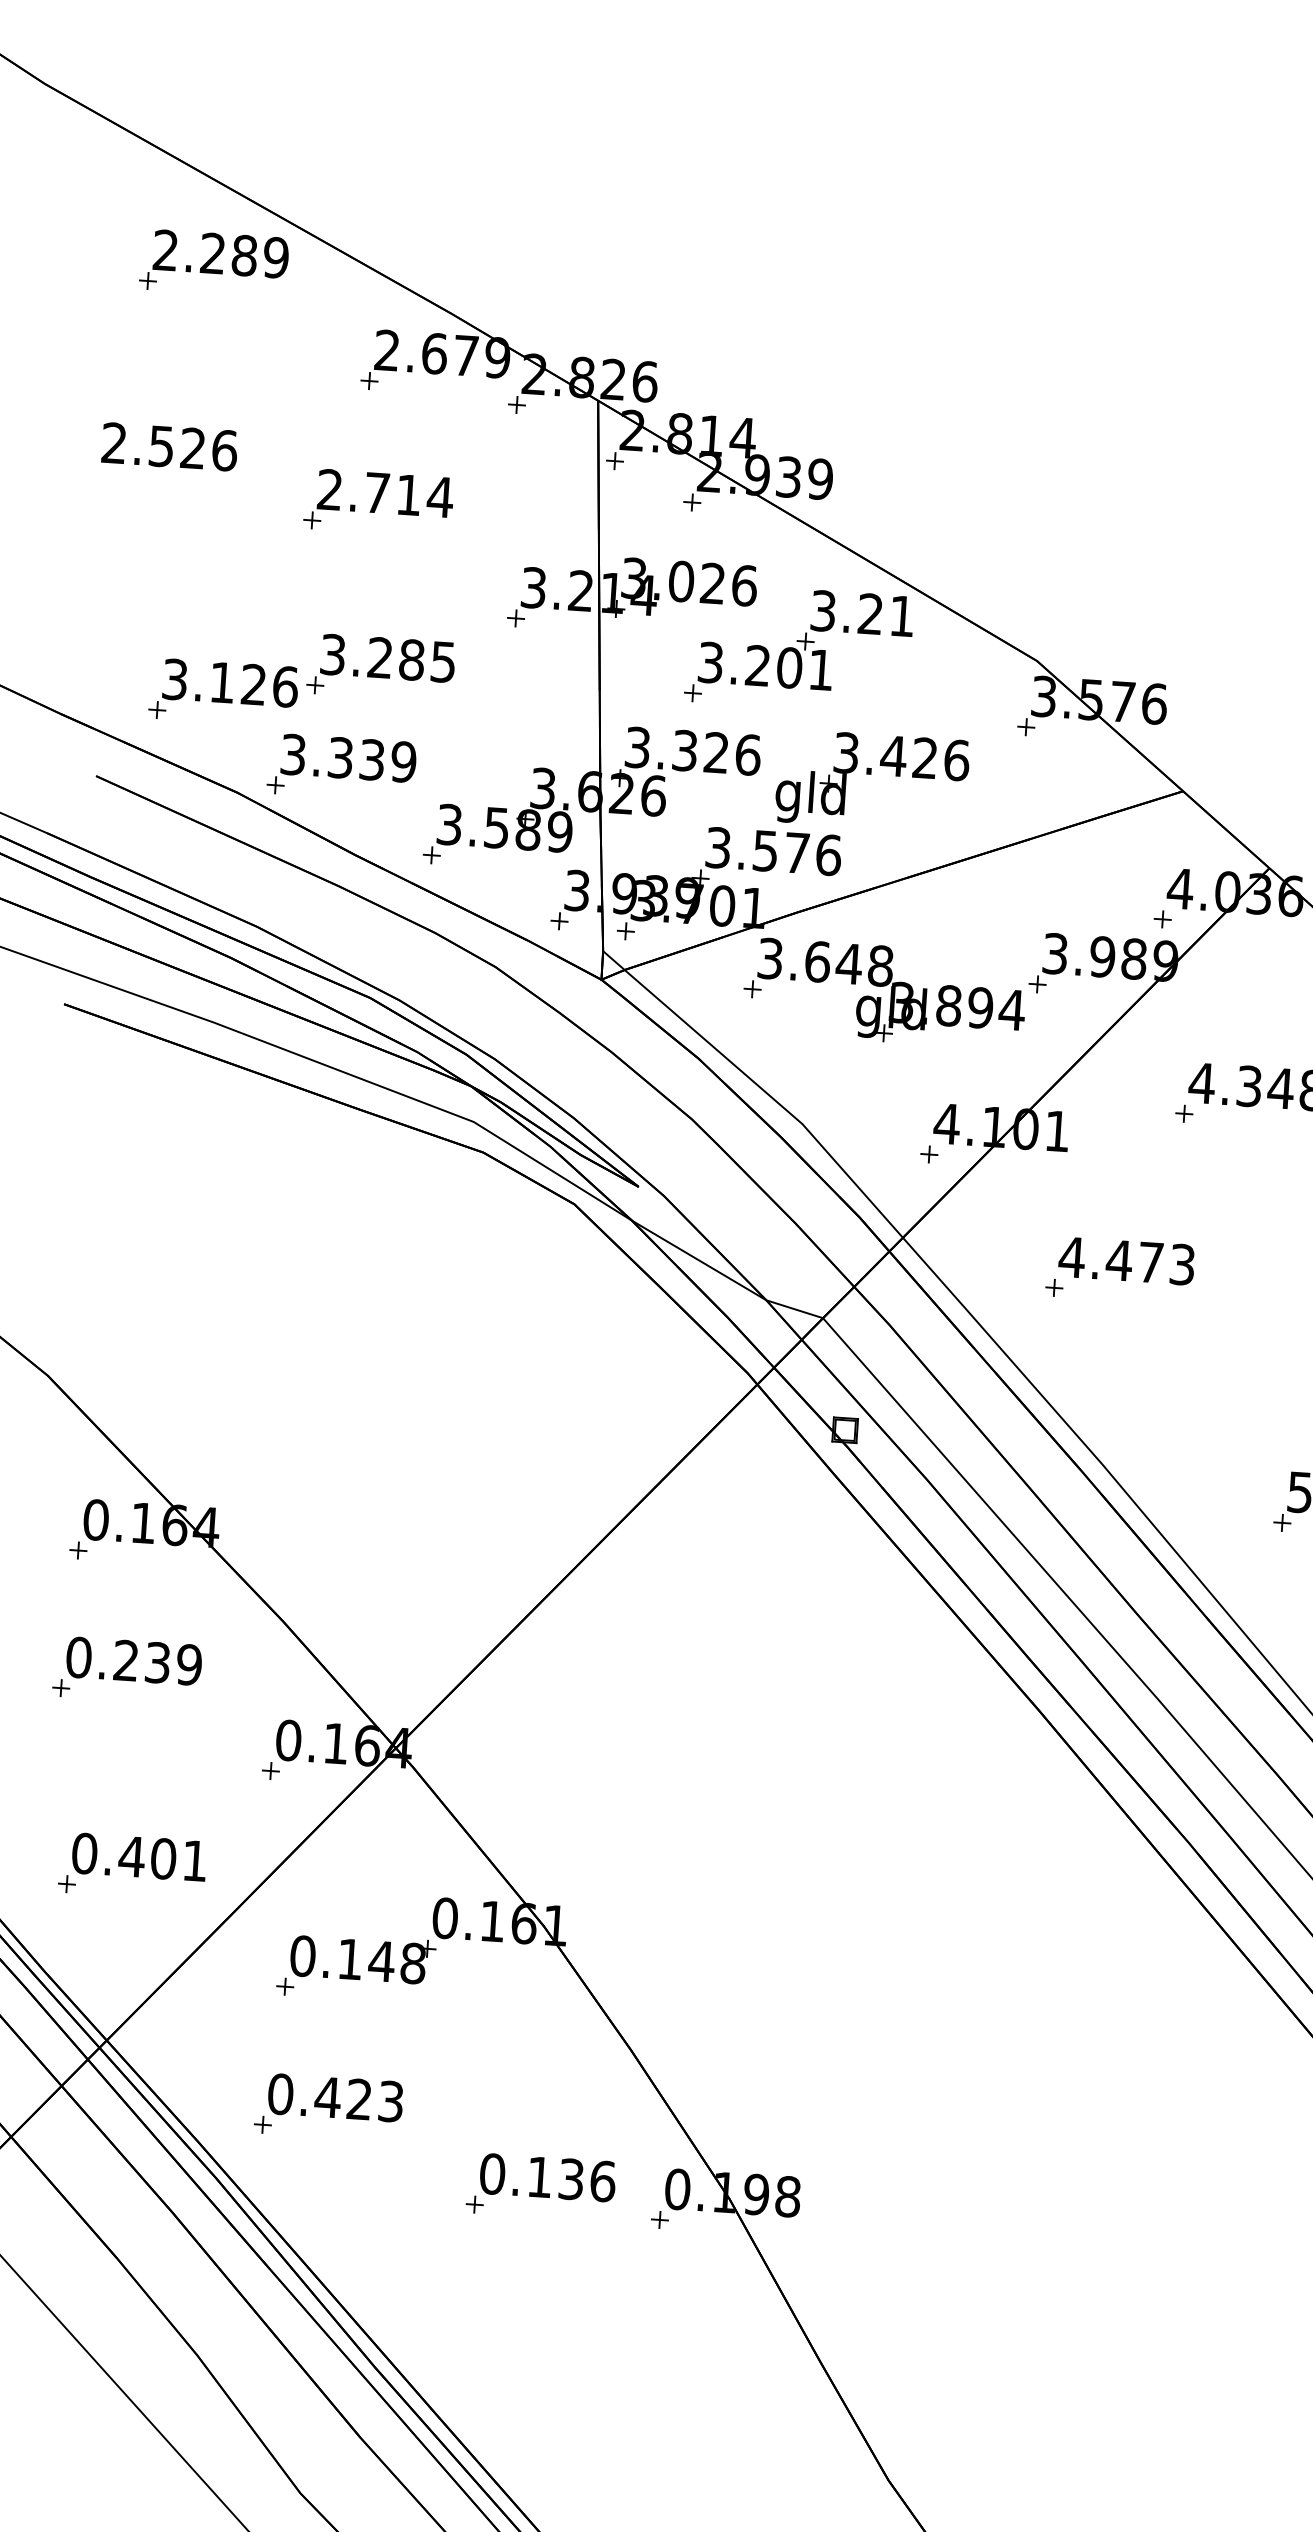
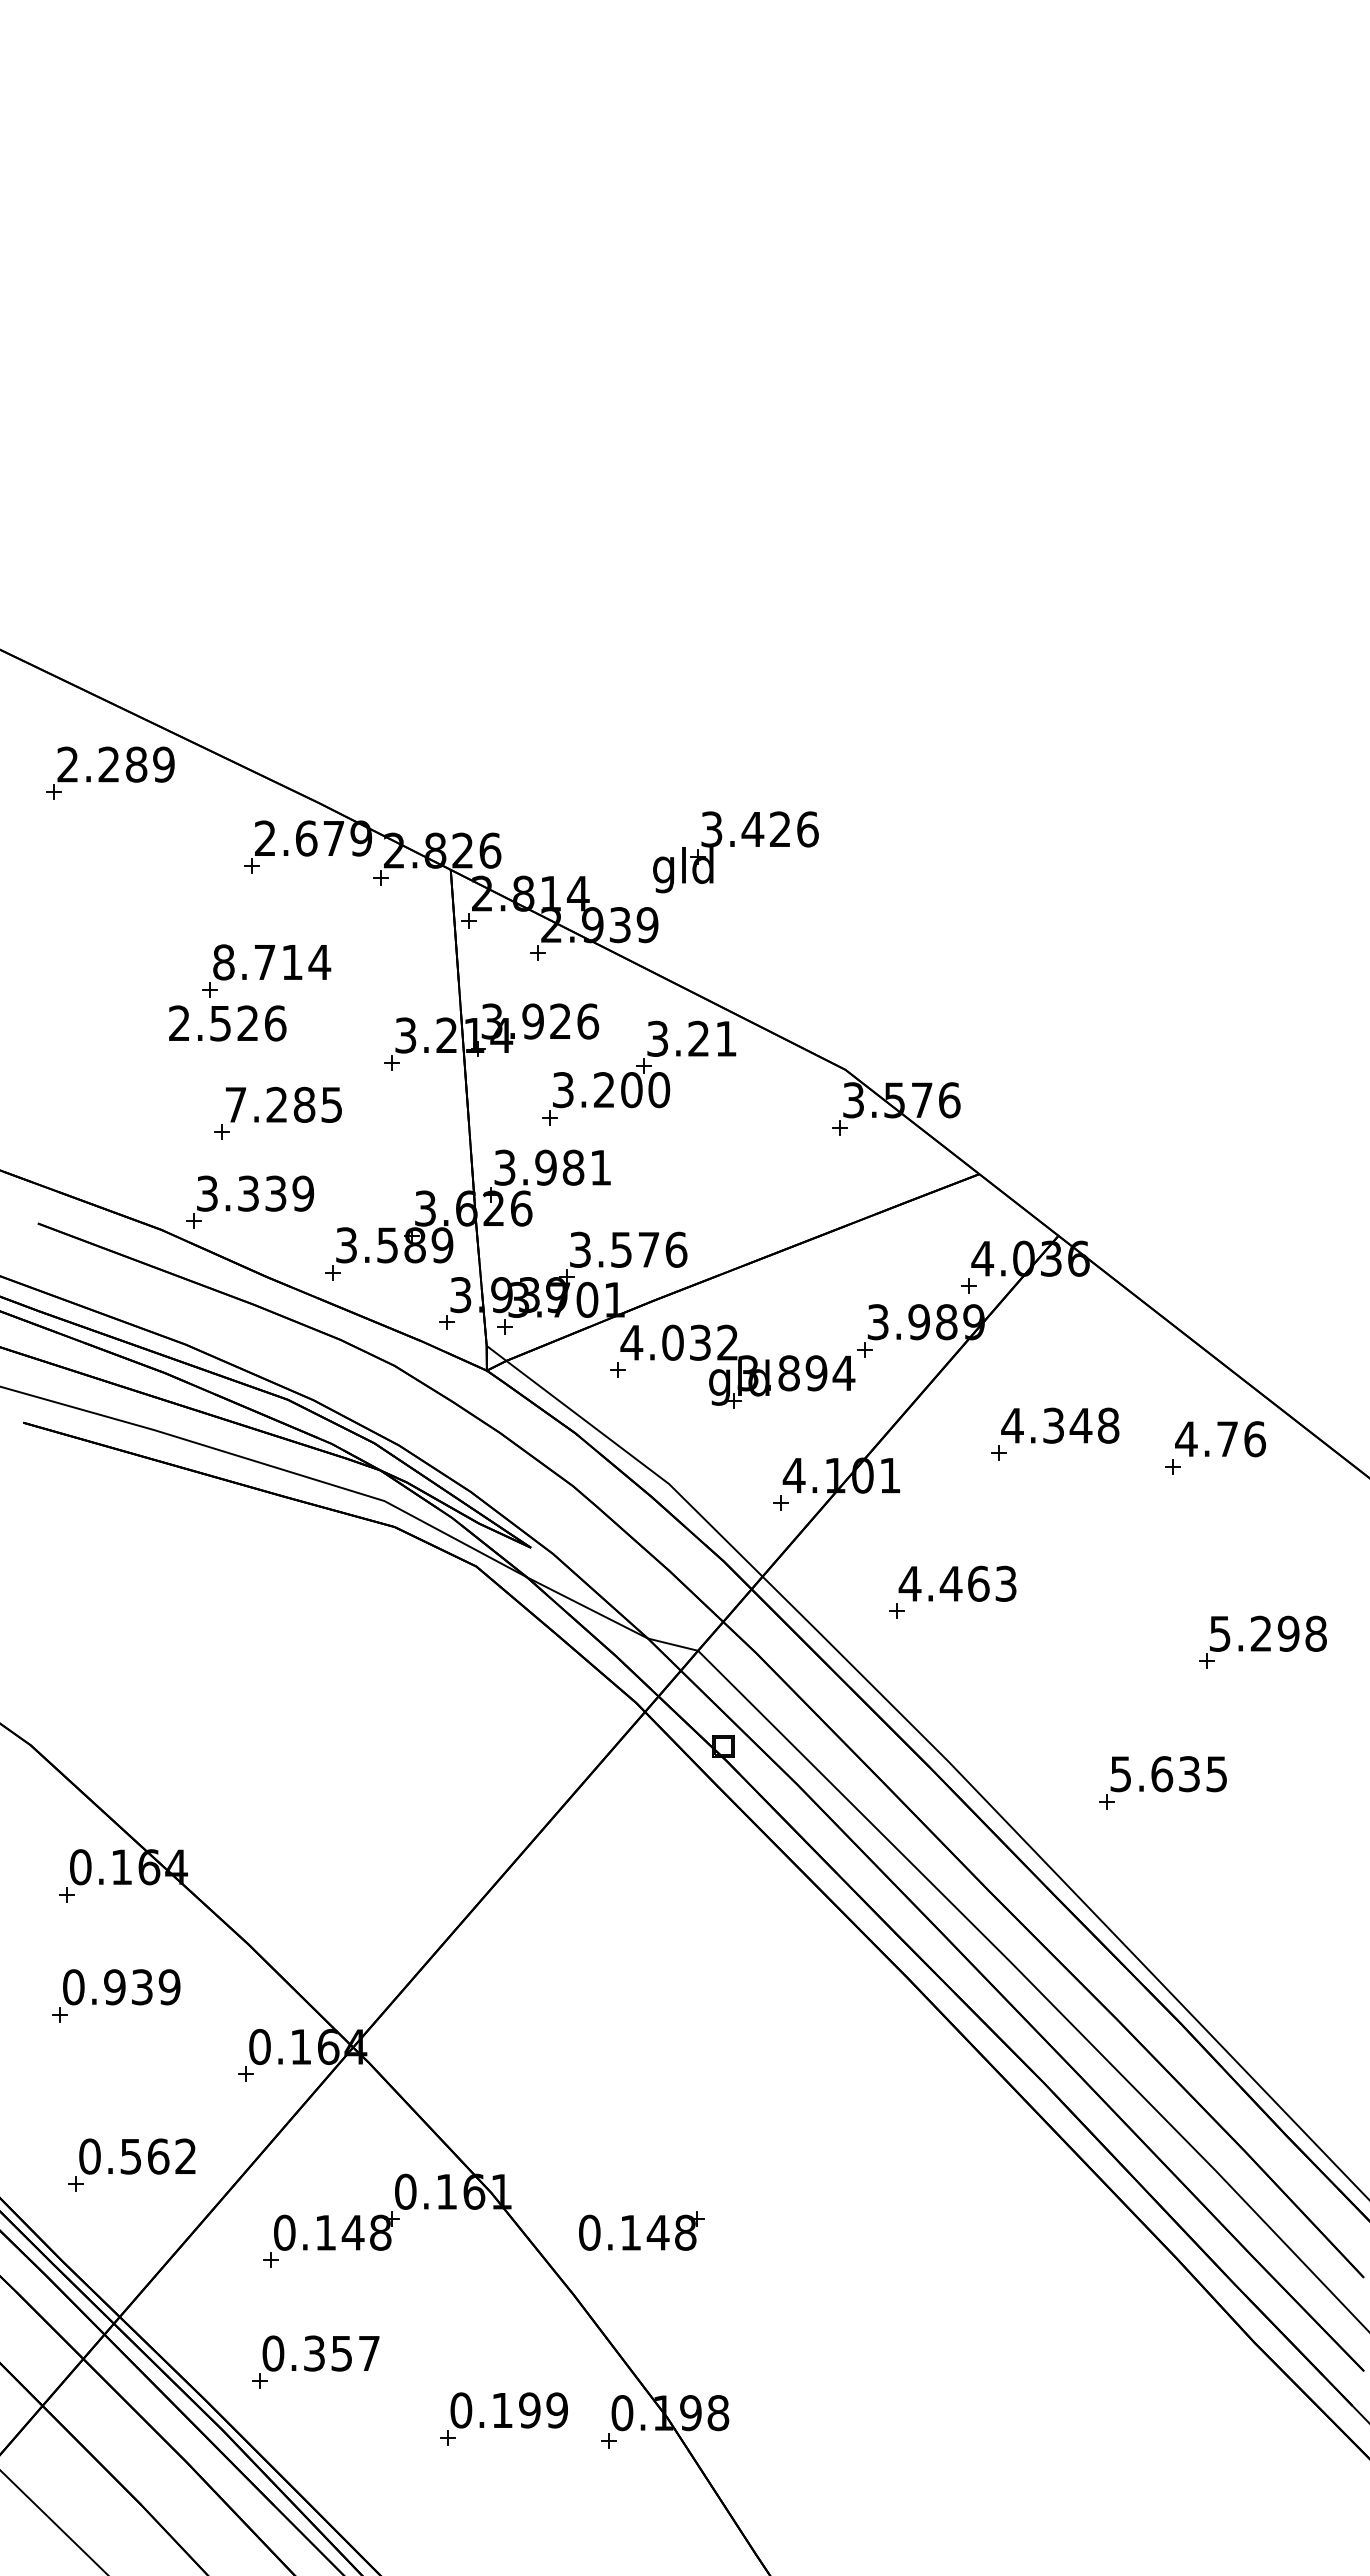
text: (169, 446) -> (227, 1023), moved
text: (329, 489) -> (223, 962), 2.714 -> 8.714
text: (681, 581) -> (533, 1021), 3.026 -> 3.926
text: (332, 654) -> (235, 1104), 3.285 -> 7.285
text: (821, 670) -> (659, 1090), 3.201 -> 3.200
part: (223, 692) -> (143, 1143), removed
text: (716, 752) -> (573, 1167), 3.326 -> 3.981
part: (871, 774) -> (734, 846), moved
text: (825, 962) -> (679, 1342), 3.648 -> 4.032
text: (1150, 1262) -> (978, 1583), 4.473 -> 4.463
text: (125, 1660) -> (114, 1987), 0.239 -> 0.939
text: (162, 1858) -> (157, 2156), 0.401 -> 0.562
part: (704, 1980) -> (633, 2230), added
text: (359, 2099) -> (341, 2353), 0.423 -> 0.357
text: (587, 2180) -> (543, 2410), 0.136 -> 0.199

